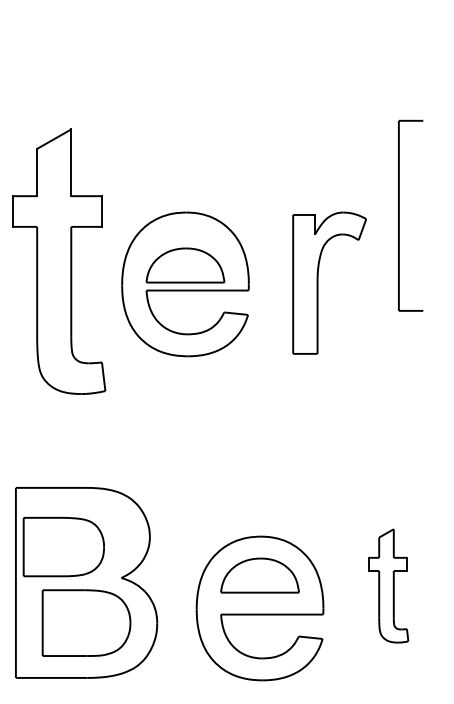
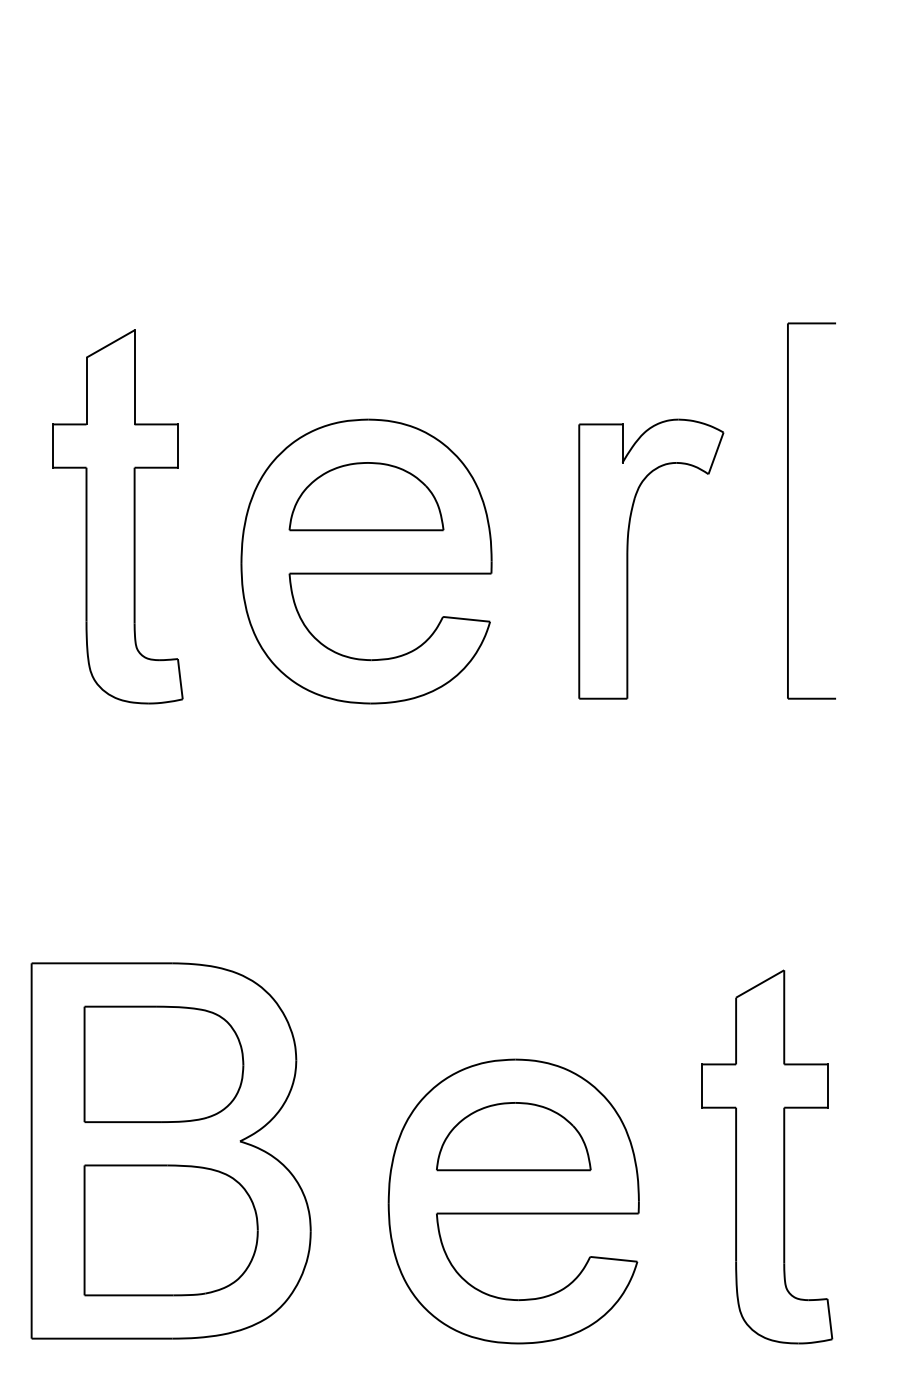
part: (399, 215) -> (789, 510), moved
part: (59, 261) -> (117, 516), size x0.71
part: (185, 265) -> (366, 496), moved
part: (63, 546) -> (163, 1063), moved
part: (388, 585) -> (767, 1156), size x1.67

